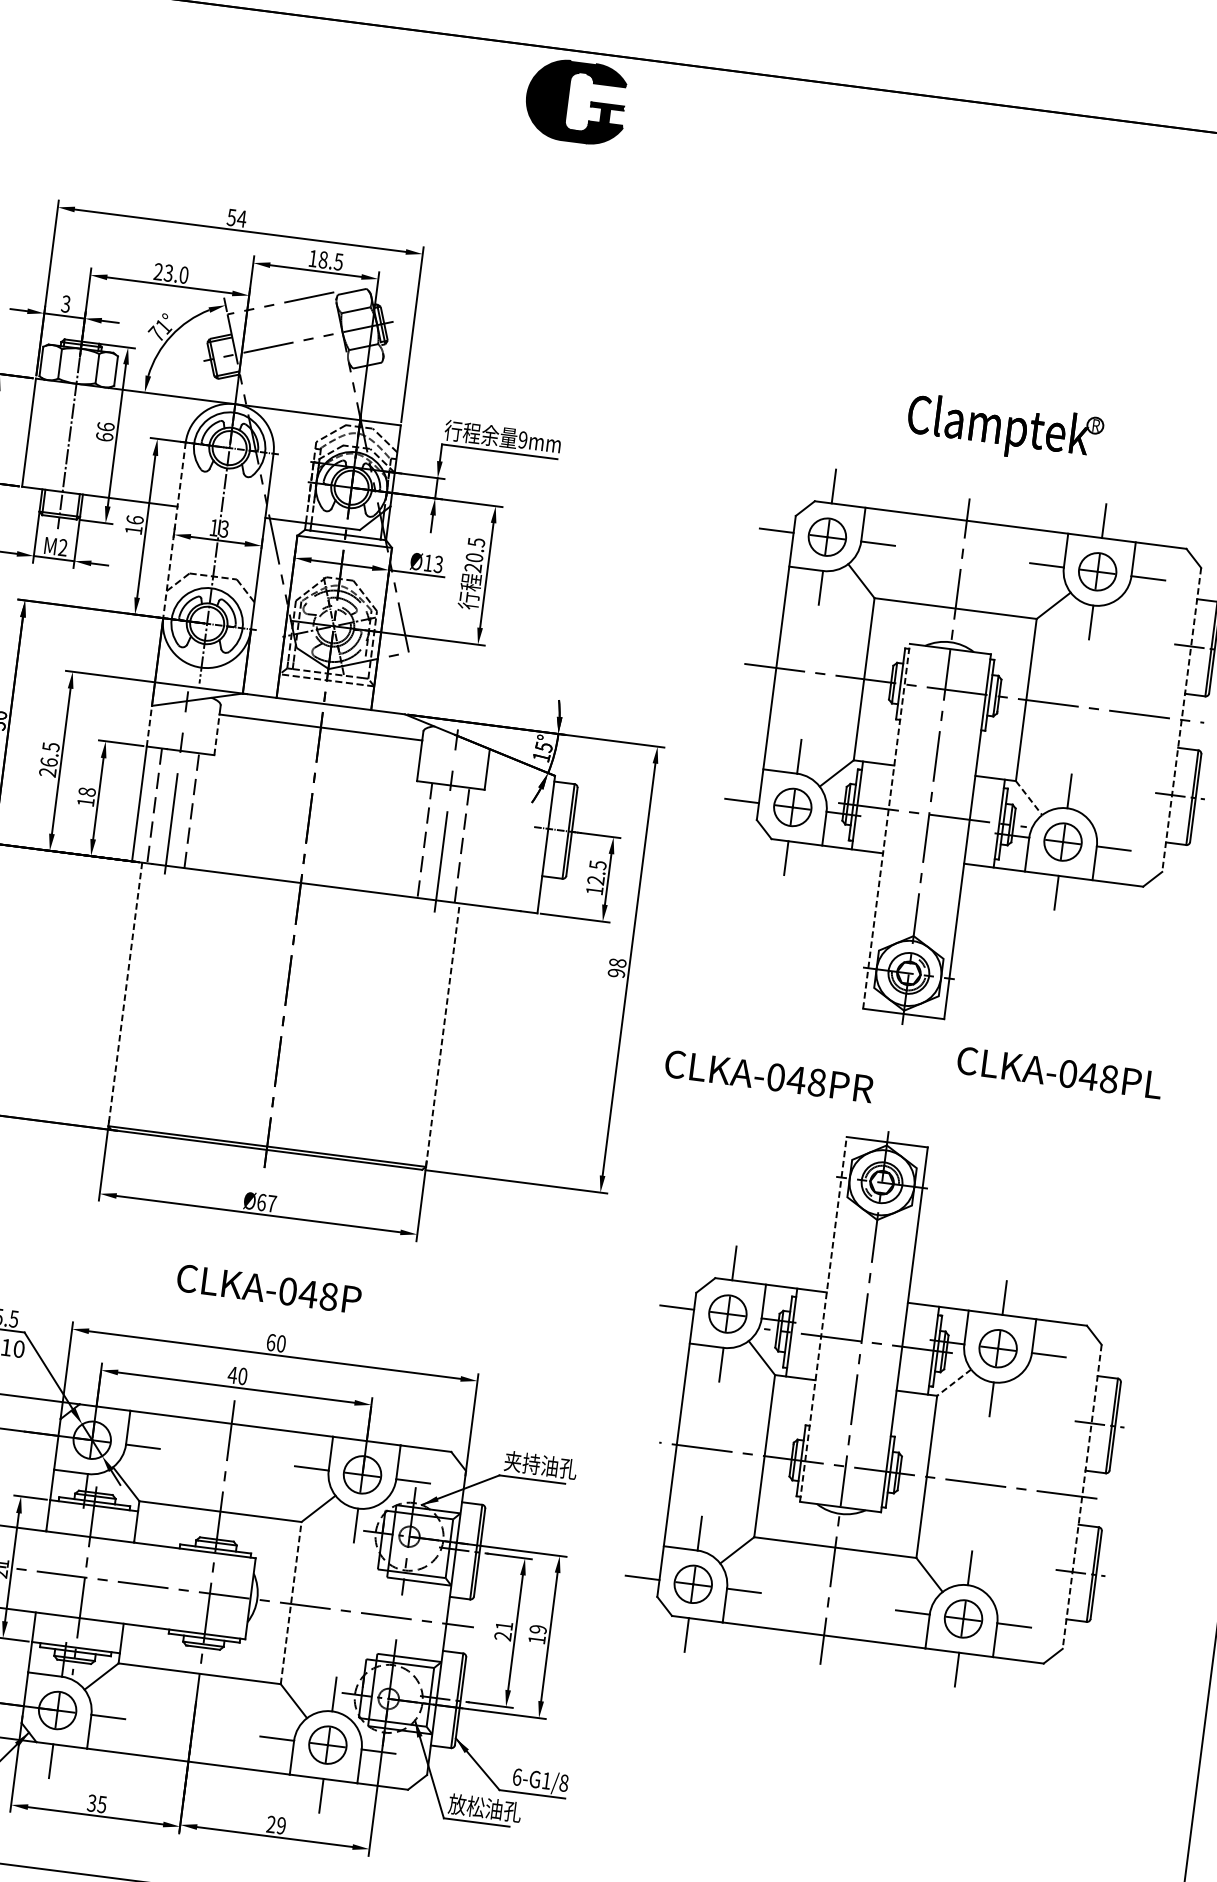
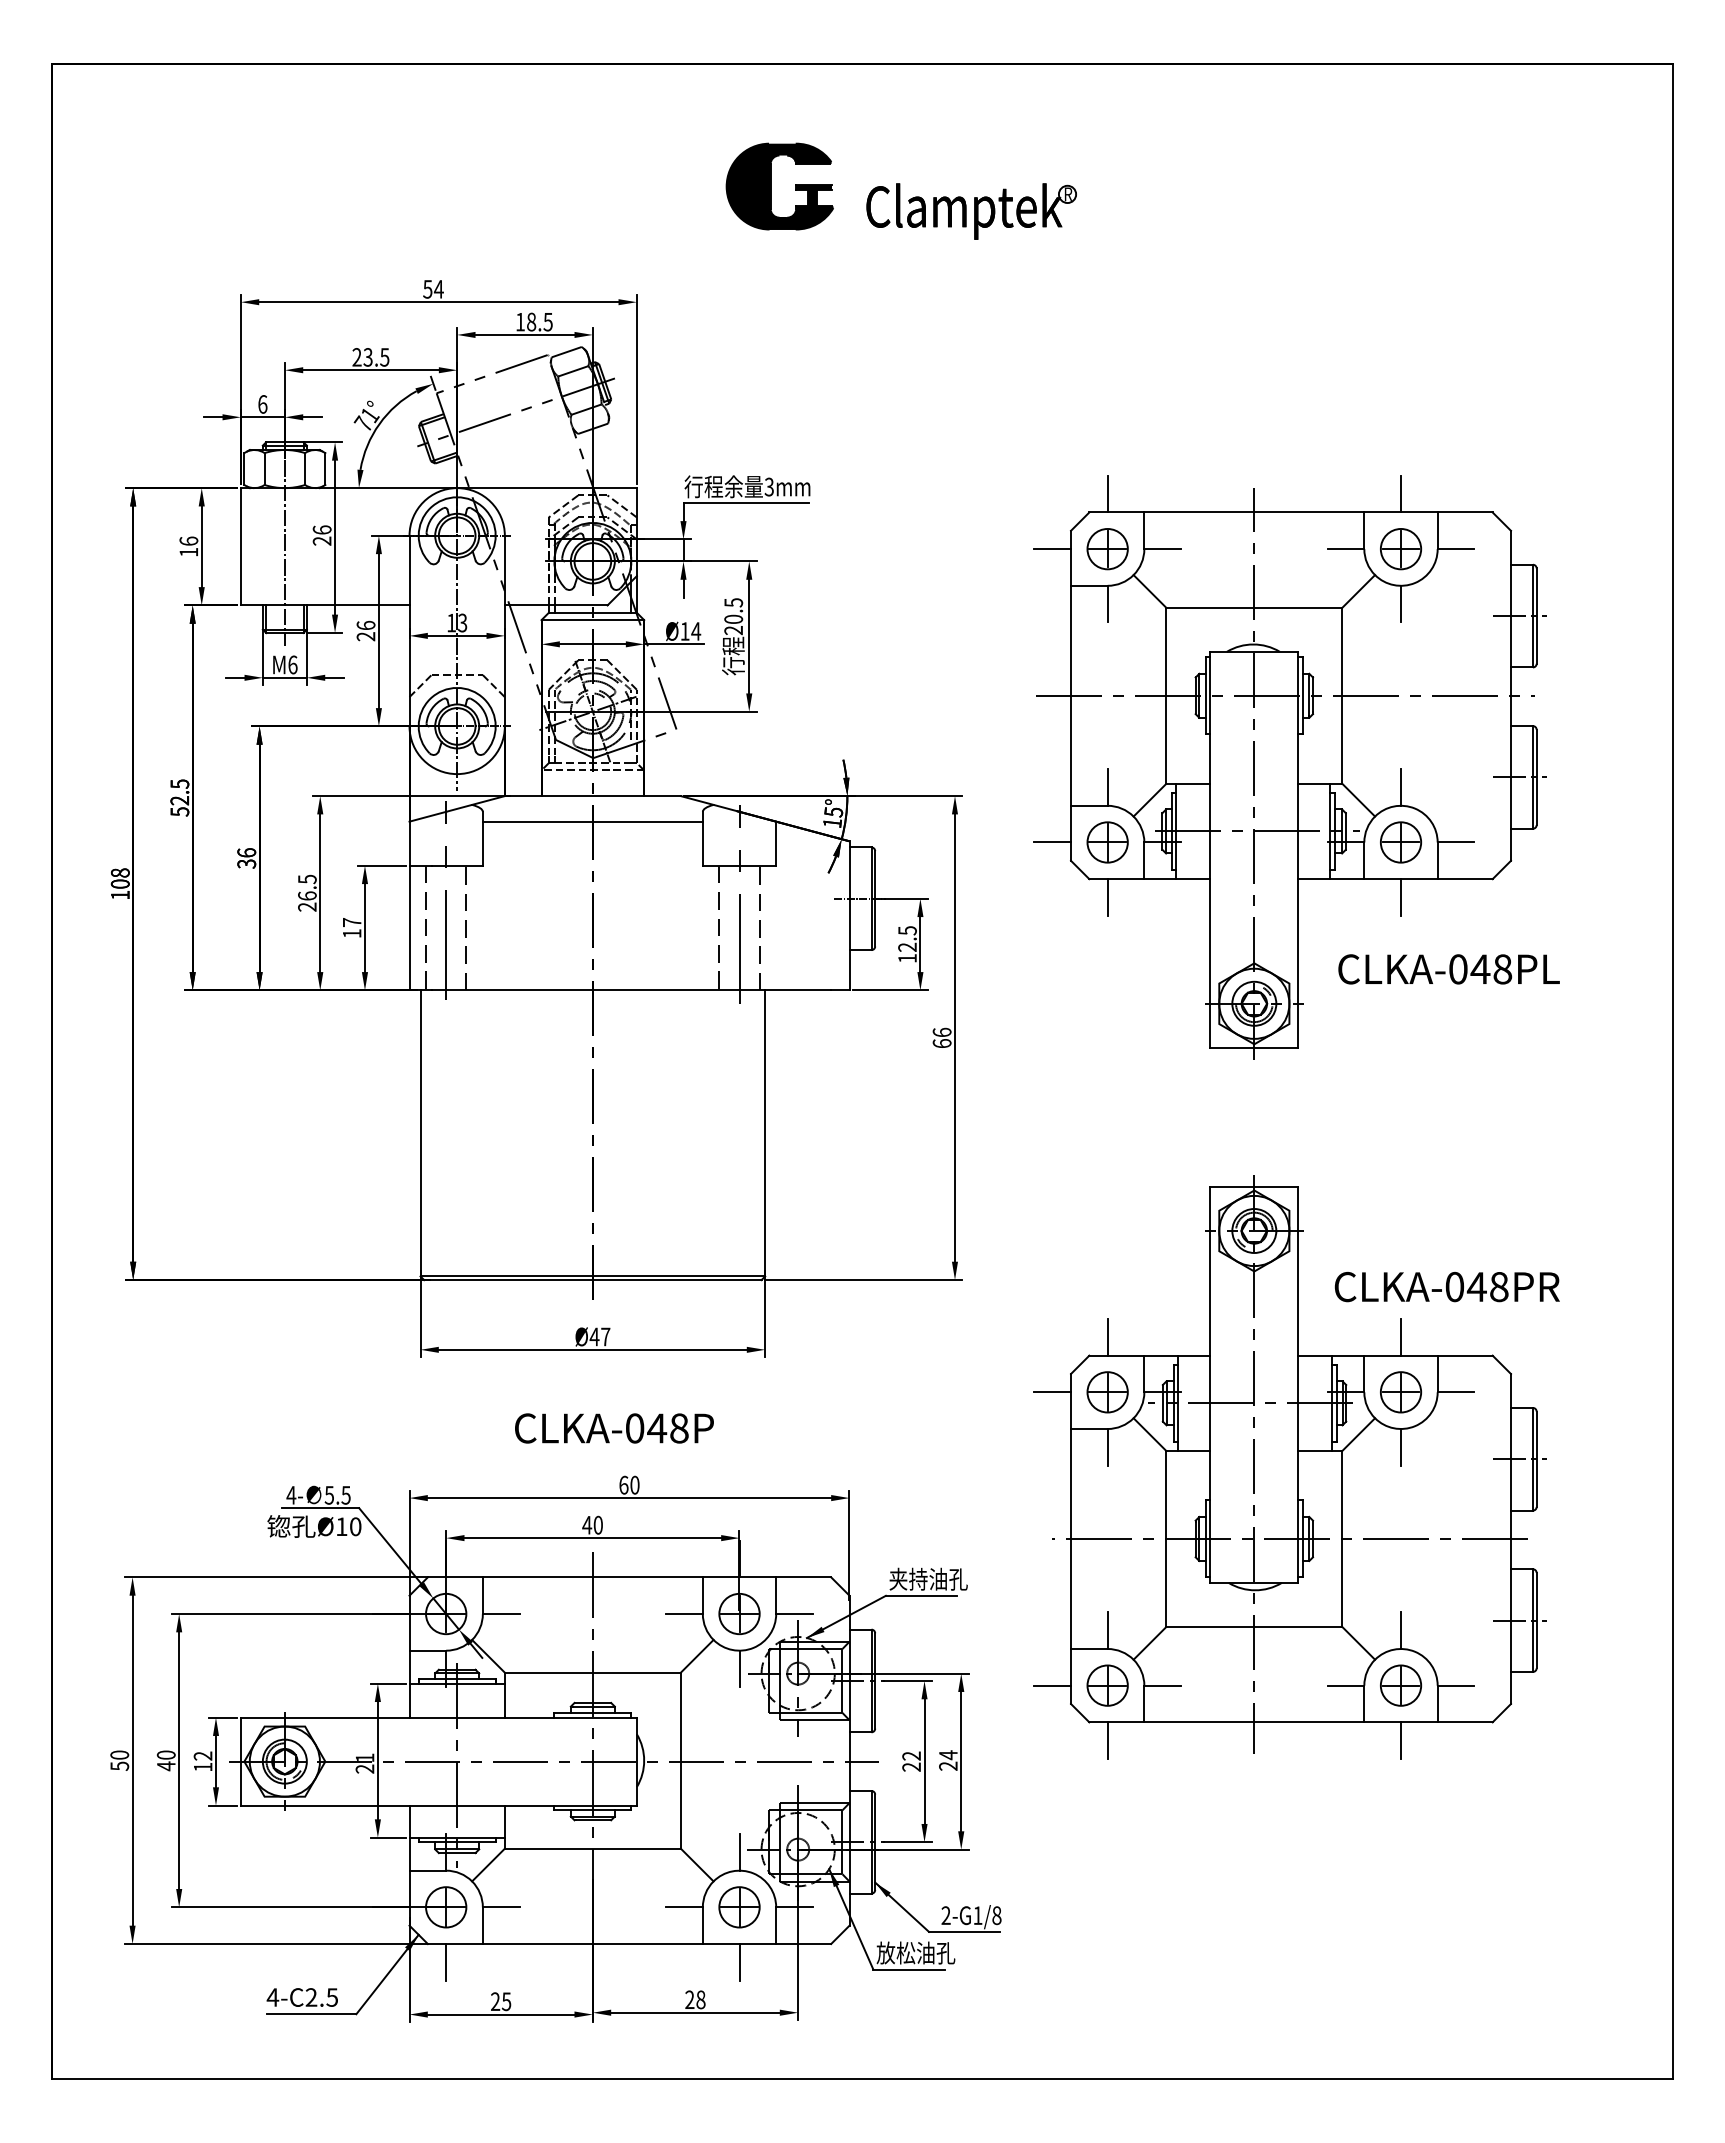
part: (568, 100) -> (771, 186), moved
text: (183, 275) -> (384, 357), 23.0 -> 23.5
text: (65, 304) -> (262, 404), 3 -> 6
part: (1004, 430) -> (971, 211), moved
text: (104, 436) -> (321, 540), 66 -> 26
text: (522, 440) -> (768, 487), 9mm -> 3mm
text: (133, 530) -> (365, 636), 16 -> 26
line: (174, 530) -> (409, 631), dashed -> solid
text: (62, 547) -> (292, 664), M2 -> M6
text: (438, 564) -> (696, 631), Ø13 -> Ø14
line: (1182, 719) -> (1511, 695), dashed -> solid
line: (149, 725) -> (409, 843), dashed -> solid
line: (216, 734) -> (482, 843), dashed -> solid
text: (86, 791) -> (351, 922), 18 -> 17
line: (1029, 798) -> (1359, 800), dashed -> solid
line: (886, 826) -> (1210, 849), dashed -> solid
text: (616, 967) -> (941, 1037), 98 -> 66
line: (125, 994) -> (420, 1133), dashed -> solid
line: (443, 1035) -> (765, 1133), dashed -> solid
text: (1059, 1072) -> (1448, 969), moved
text: (768, 1076) -> (1446, 1287), moved
text: (261, 1202) -> (594, 1336), Ø67 -> Ø47
line: (823, 1319) -> (1210, 1384), dashed -> solid
line: (954, 1382) -> (1358, 1434), dashed -> solid
line: (1082, 1497) -> (1511, 1539), dashed -> solid
line: (290, 1602) -> (680, 1760), dashed -> solid
text: (504, 1625) -> (911, 1755), 21 -> 22
text: (537, 1634) -> (948, 1760), 19 -> 24
text: (516, 1776) -> (945, 1915), 6-G1/8 -> 2-G1/8
text: (91, 1803) -> (495, 2001), 35 -> 25
text: (281, 1825) -> (700, 1999), 29 -> 28

